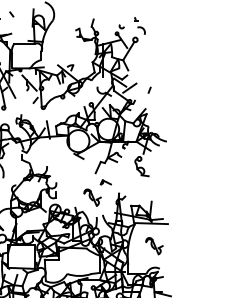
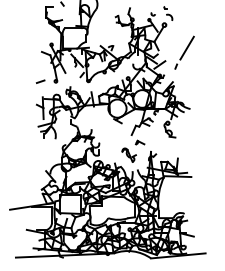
line: (162, 67) -> (186, 47), added
part: (153, 245) -> (179, 194), removed

